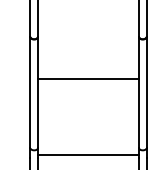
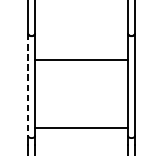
line: (88, 78) -> (81, 59), moved
line: (30, 93) -> (28, 85), solid -> dashed
line: (88, 154) -> (81, 128), moved

